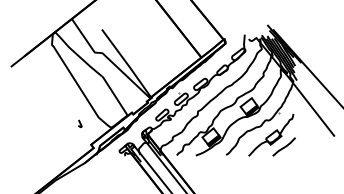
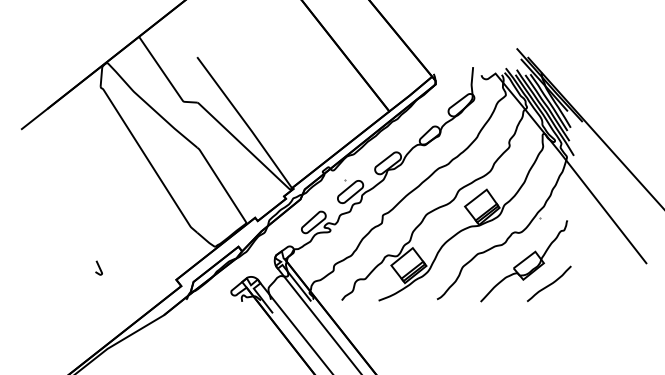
curve: (80, 123) -> (99, 267), moved

